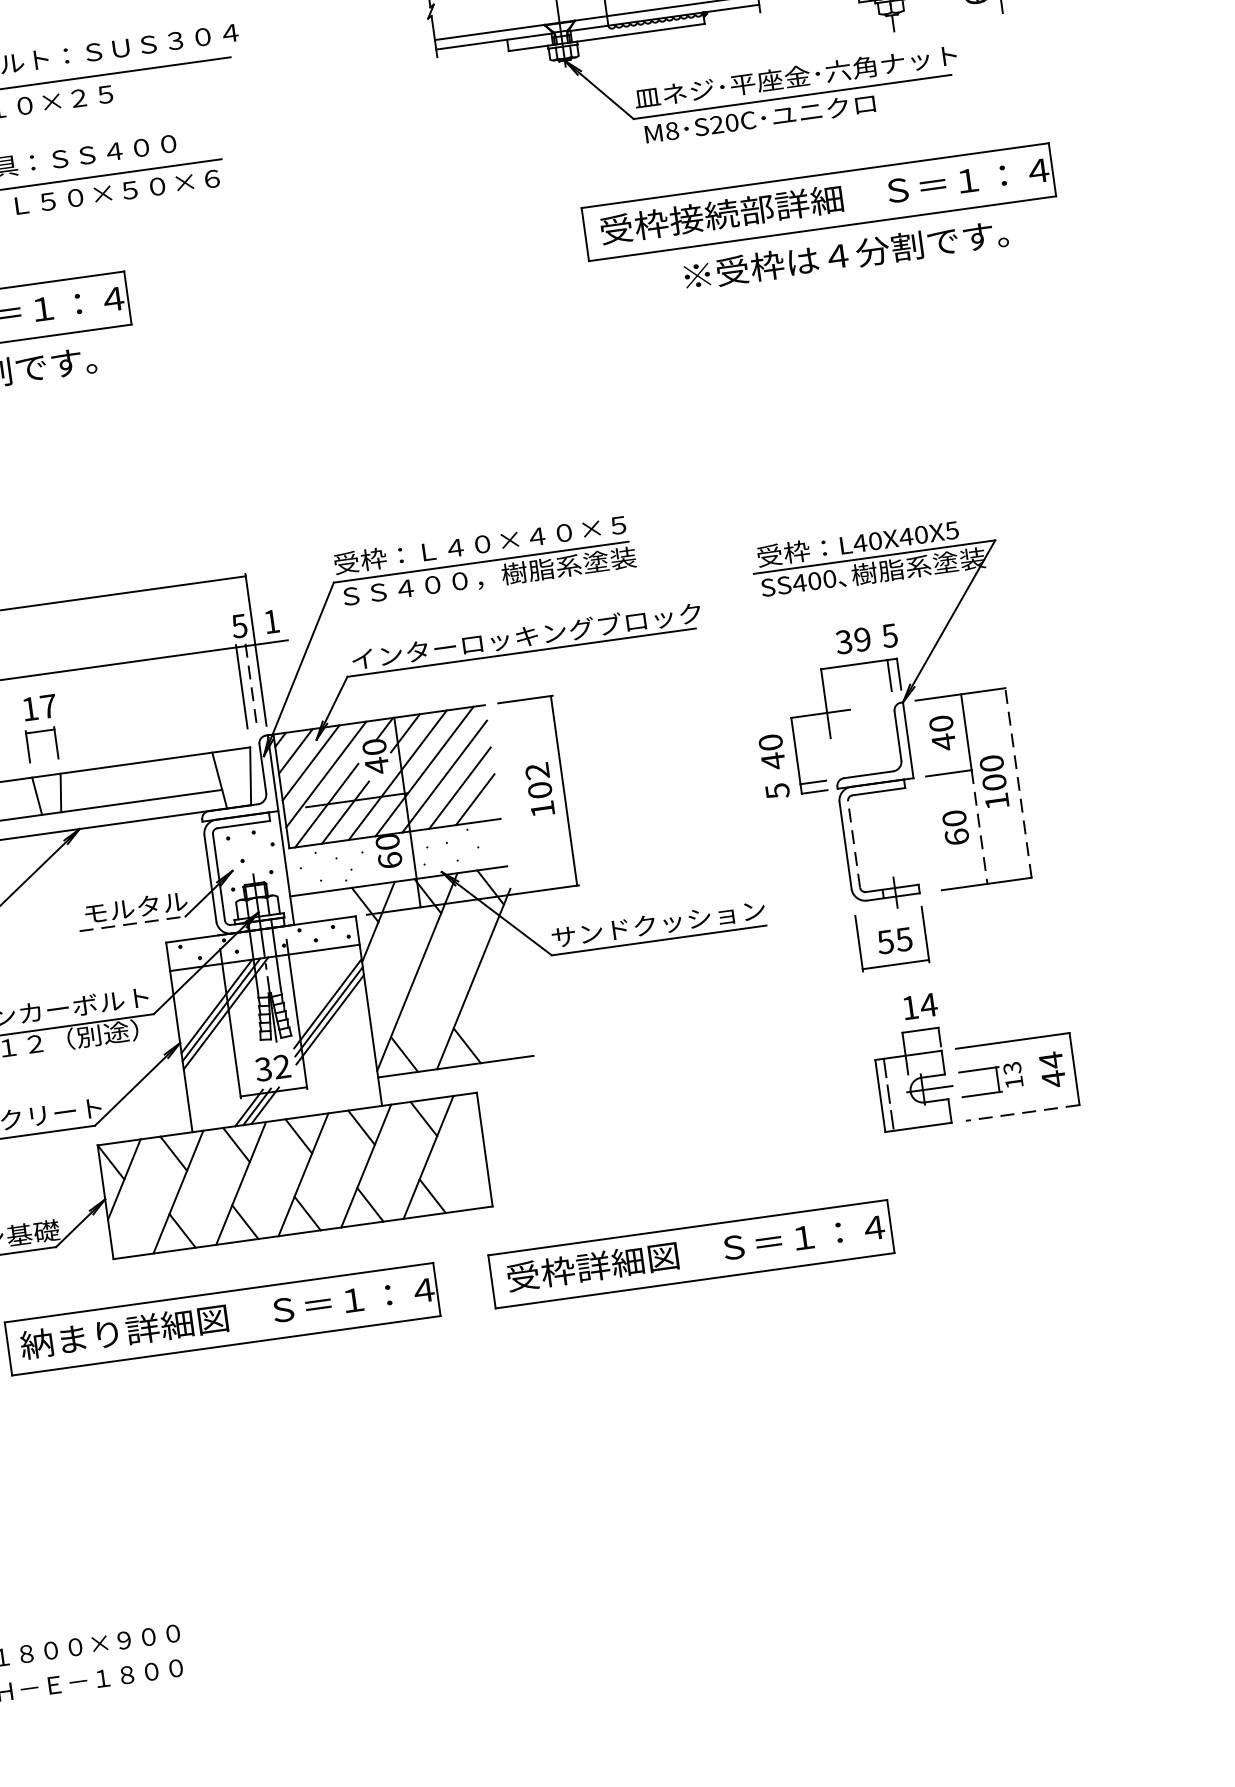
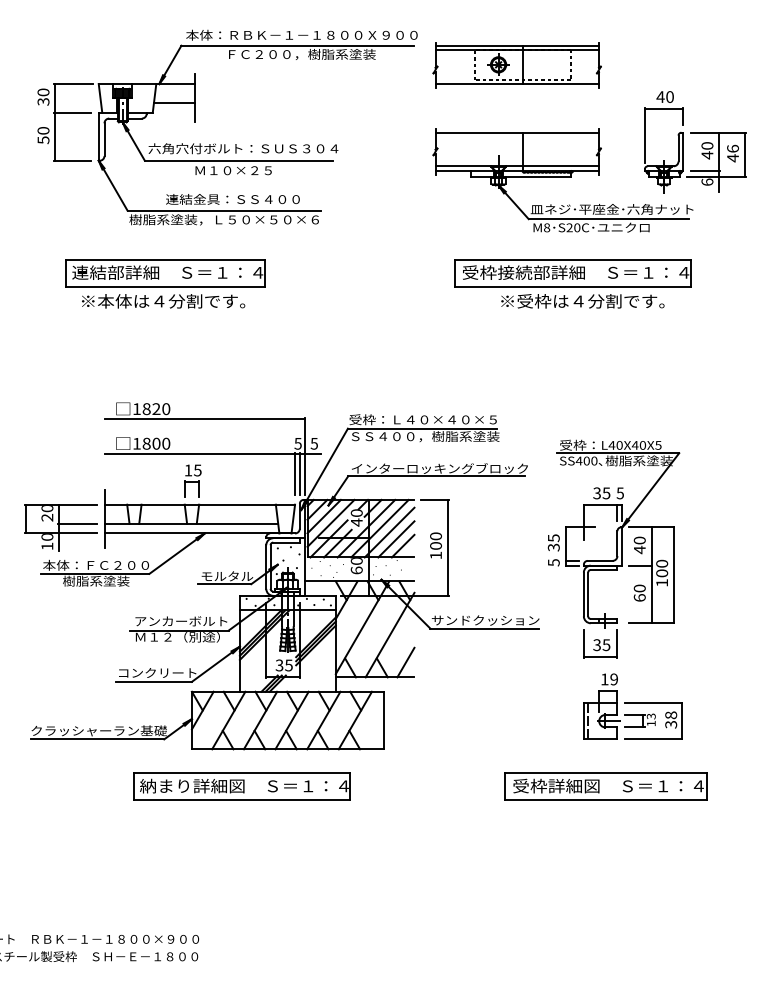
part: (820, 222) -> (572, 283), moved
text: (269, 621) -> (313, 443), 1 -> 5
text: (862, 639) -> (606, 493), 39 -> 35
line: (250, 686) -> (299, 474), dashed -> solid
text: (48, 706) -> (197, 470), 17 -> 15
text: (771, 751) -> (553, 542), 40 -> 35
text: (536, 771) -> (435, 536), 102 -> 100
line: (1019, 783) -> (674, 575), dashed -> solid
line: (979, 827) -> (651, 594), dashed -> solid
line: (854, 844) -> (588, 594), dashed -> solid
line: (132, 924) -> (224, 584), dashed -> solid
text: (884, 941) -> (596, 644), 55 -> 35
text: (929, 1005) -> (614, 679), 14 -> 19
line: (511, 1028) -> (405, 662), added
text: (281, 1066) -> (288, 665), 32 -> 35
text: (1053, 1068) -> (671, 719), 44 -> 38
line: (1022, 1113) -> (653, 739), dashed -> solid
part: (690, 1253) -> (605, 786), moved

